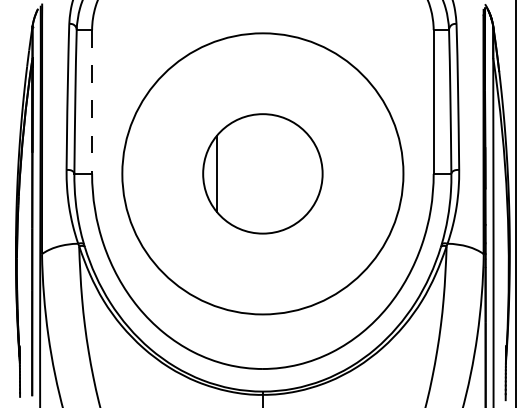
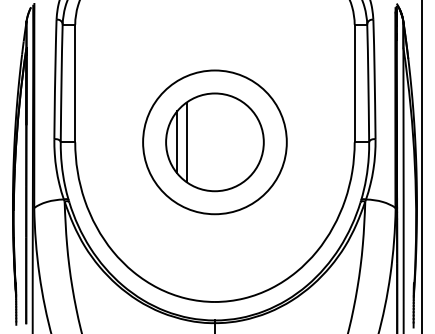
line: (92, 102) -> (75, 83), dashed -> solid
line: (228, 173) -> (186, 142), added
circle: (262, 173) -> (214, 142), size x0.62

